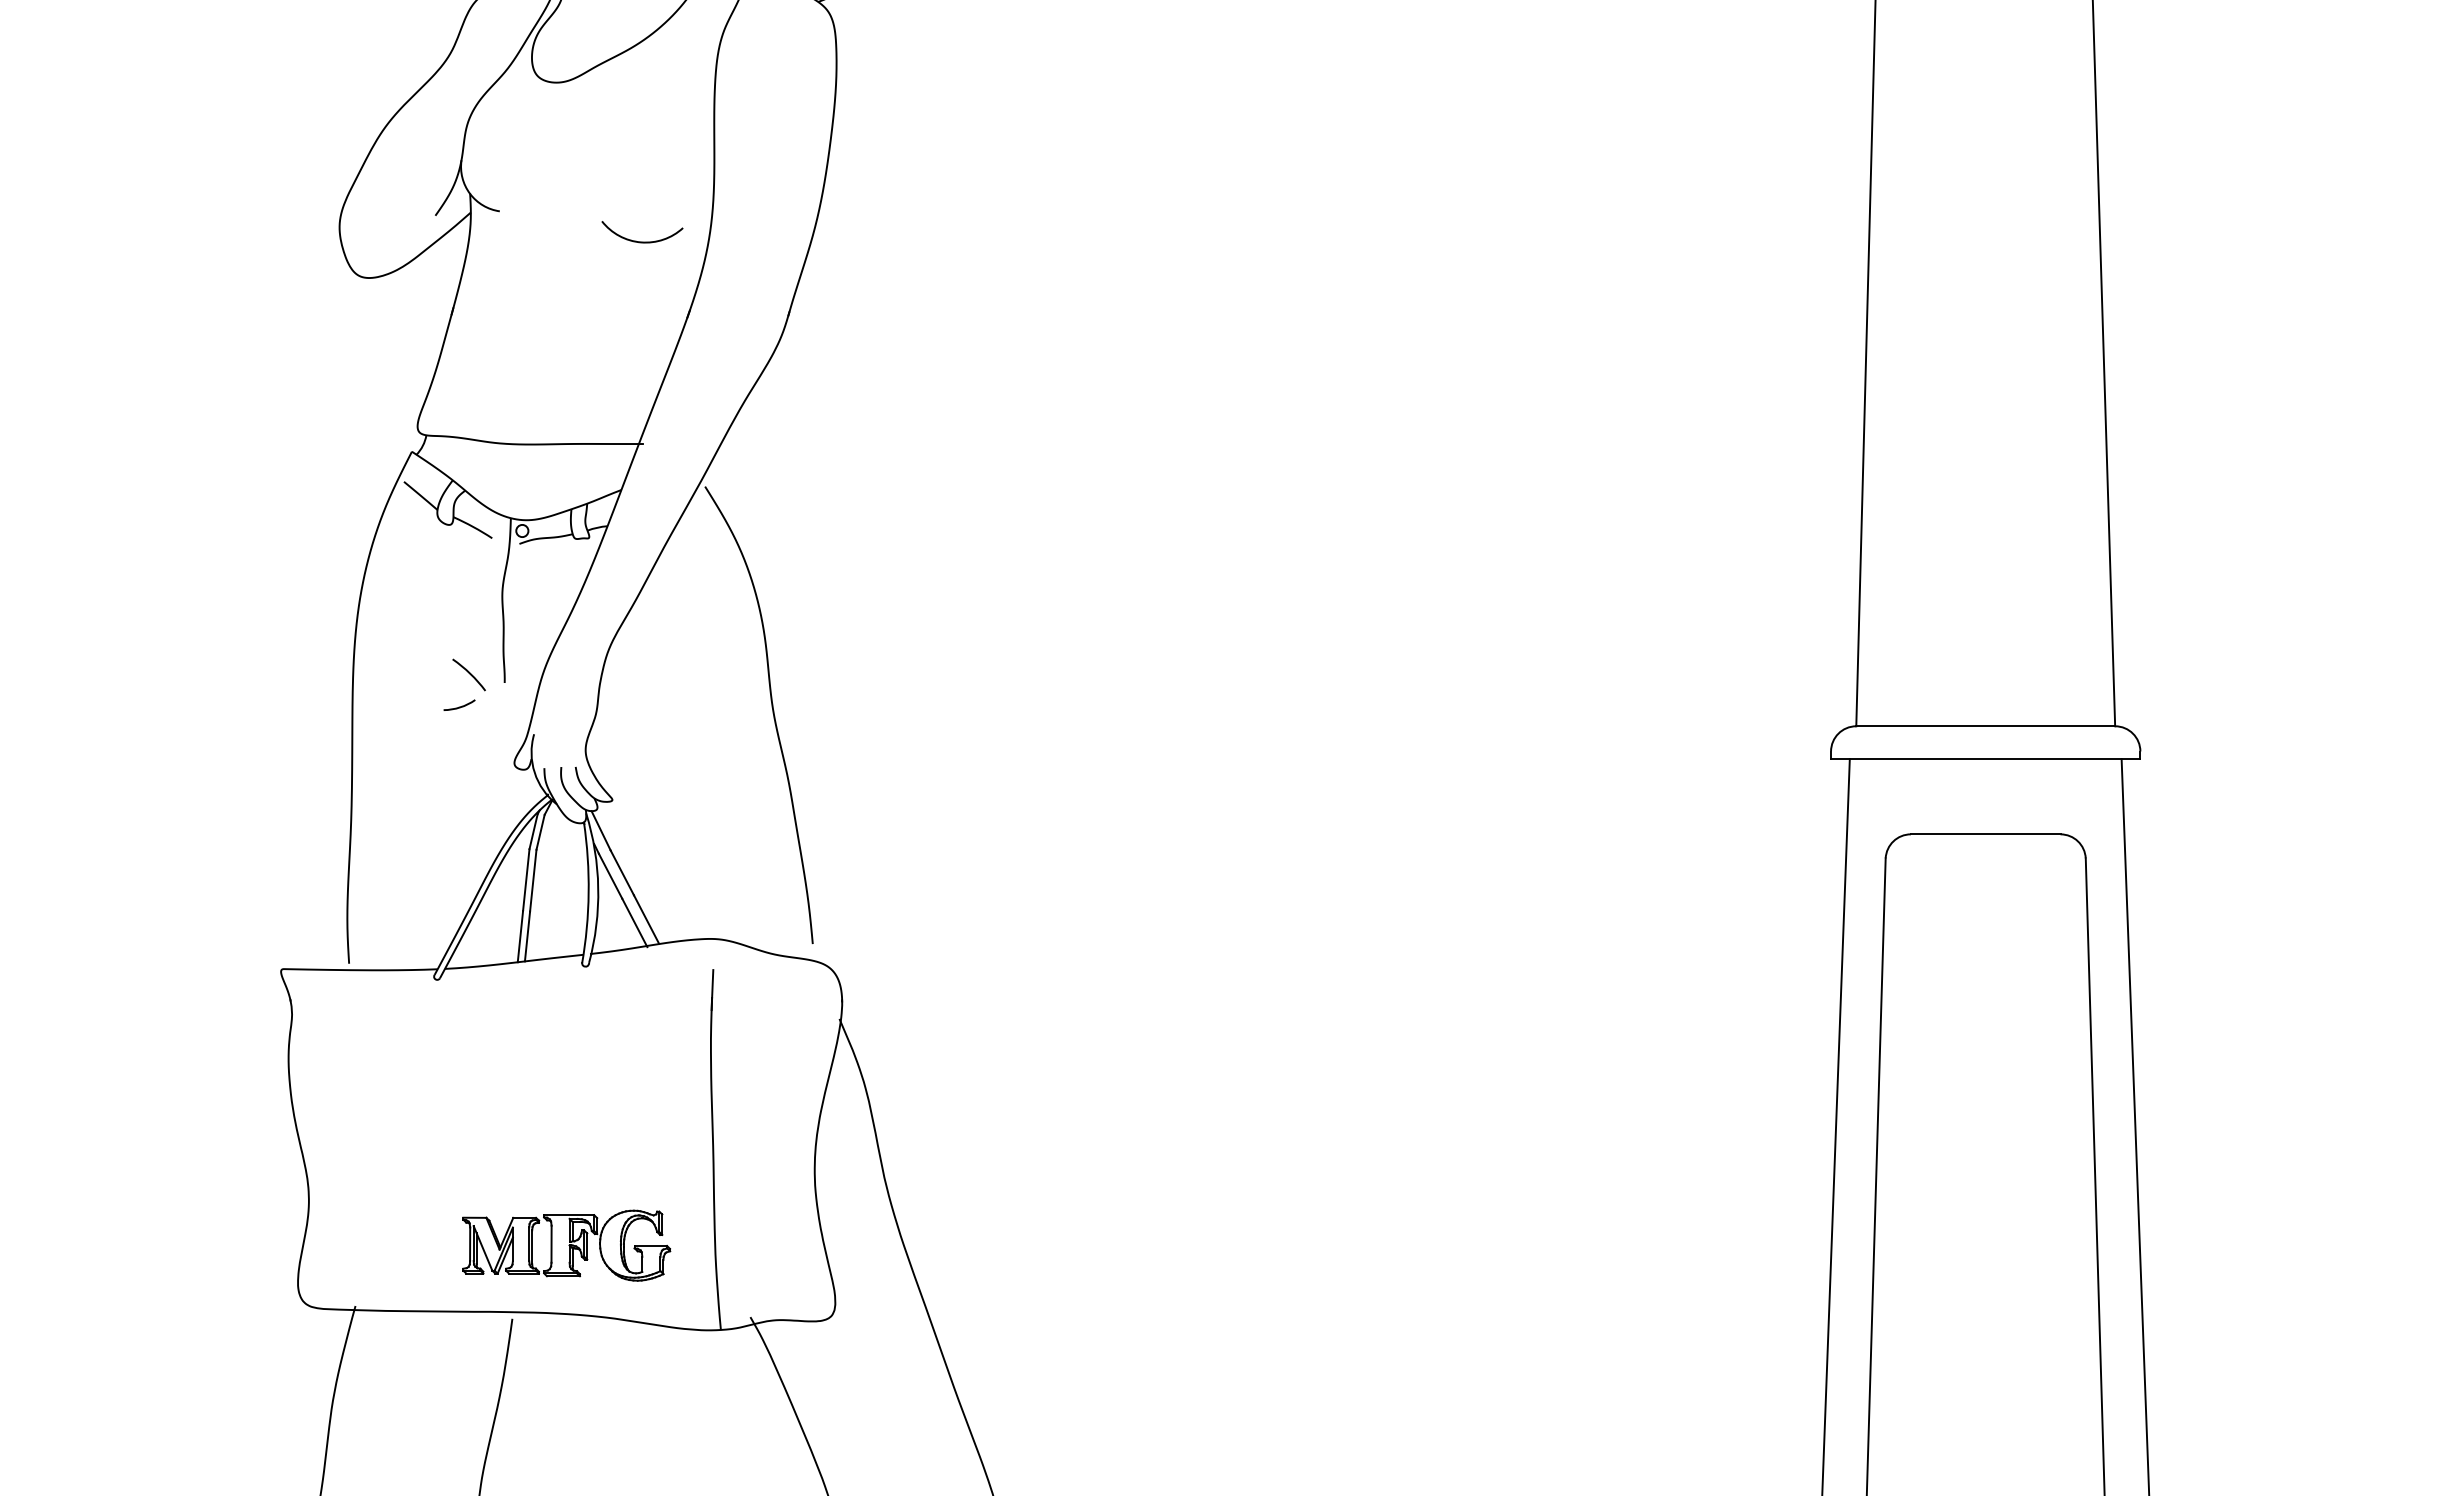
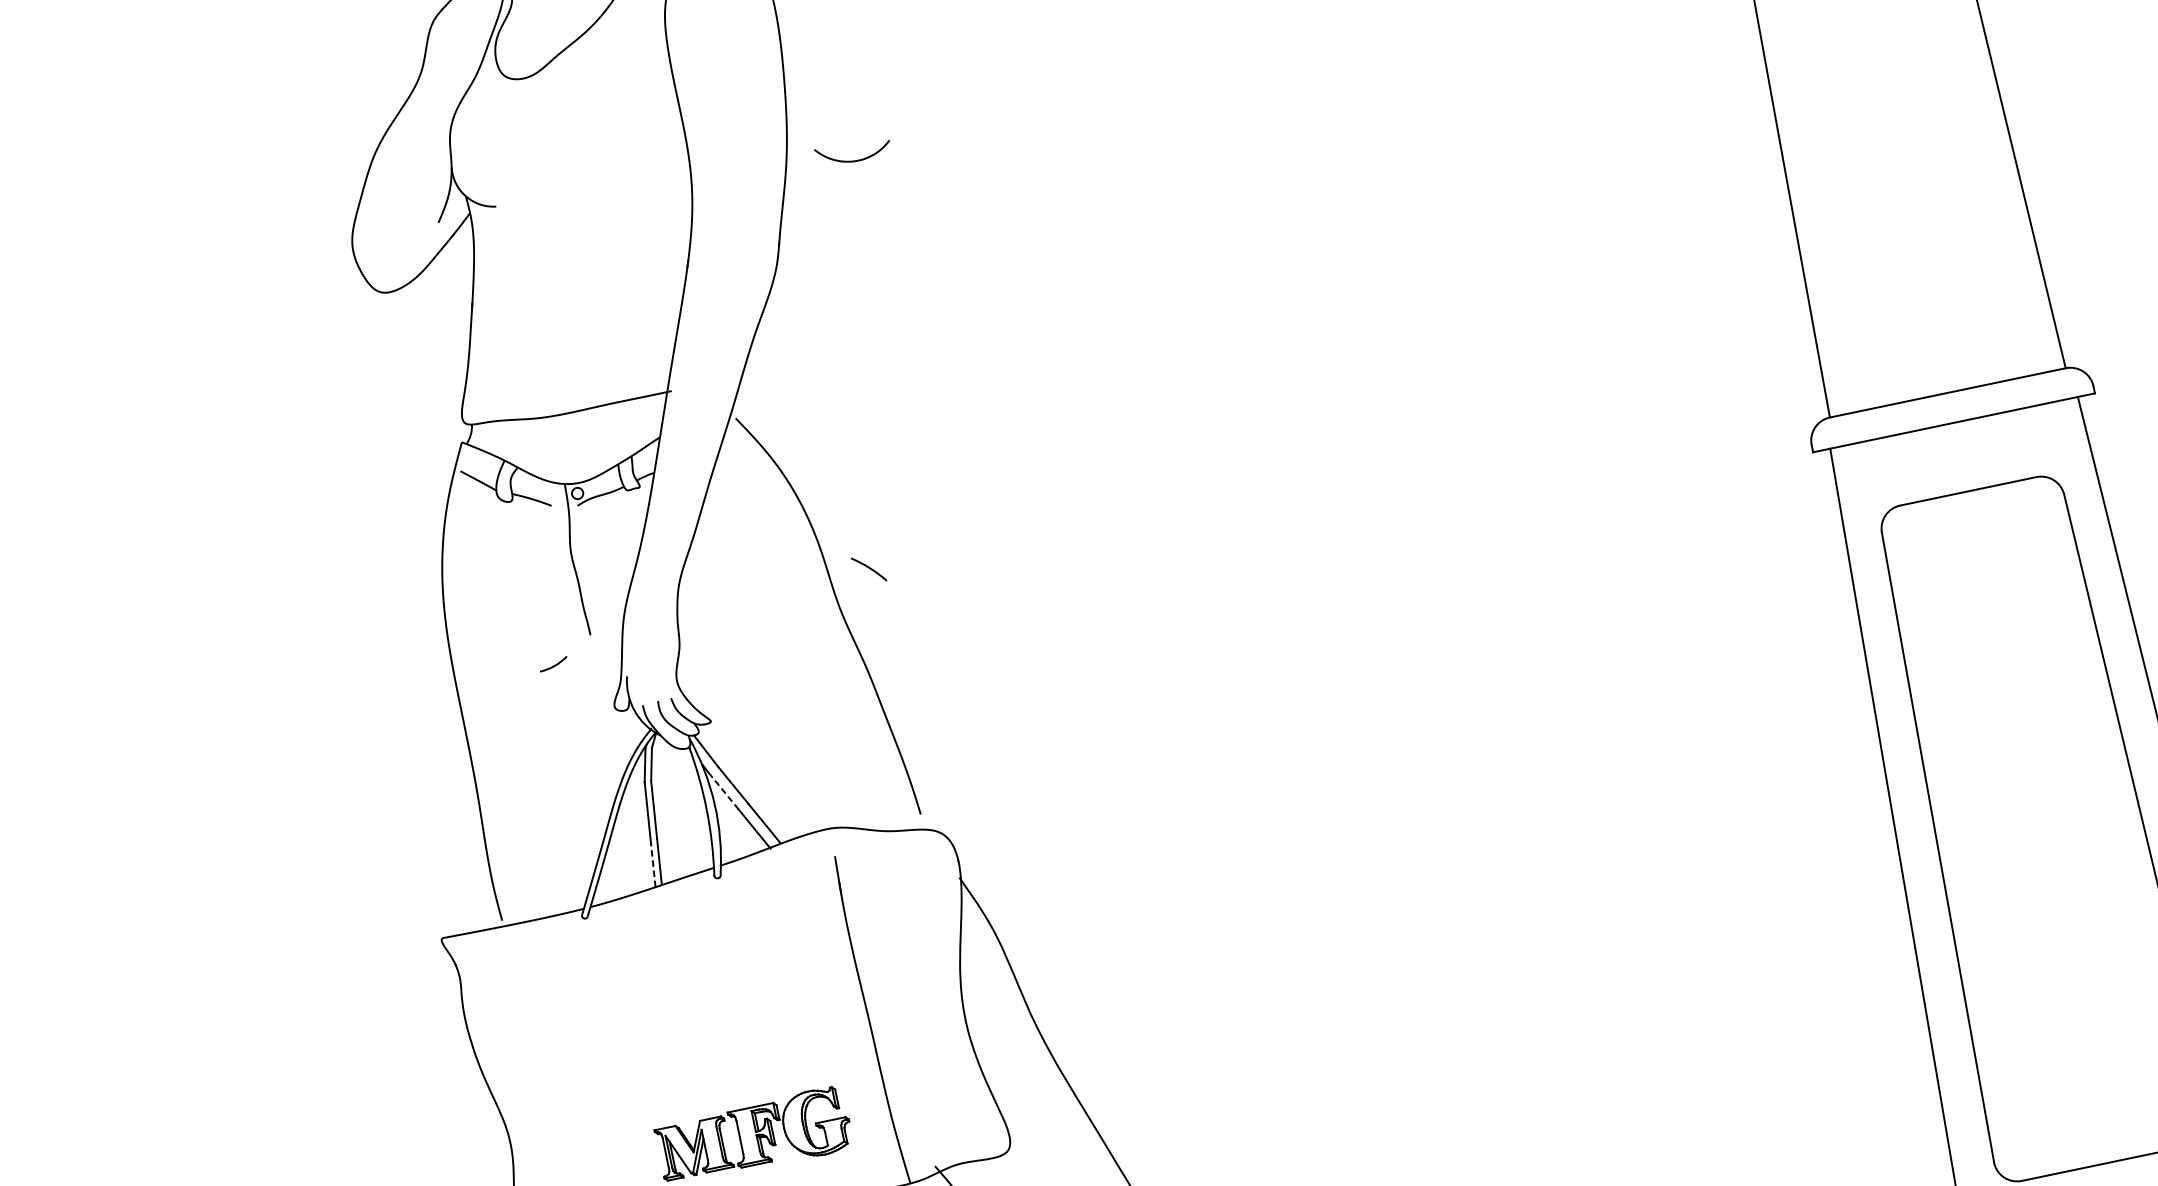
arc: (642, 241) -> (855, 160), moved
arc: (468, 673) -> (868, 568), moved
line: (610, 875) -> (723, 790), solid -> dashed
line: (520, 936) -> (653, 863), solid -> dashed

